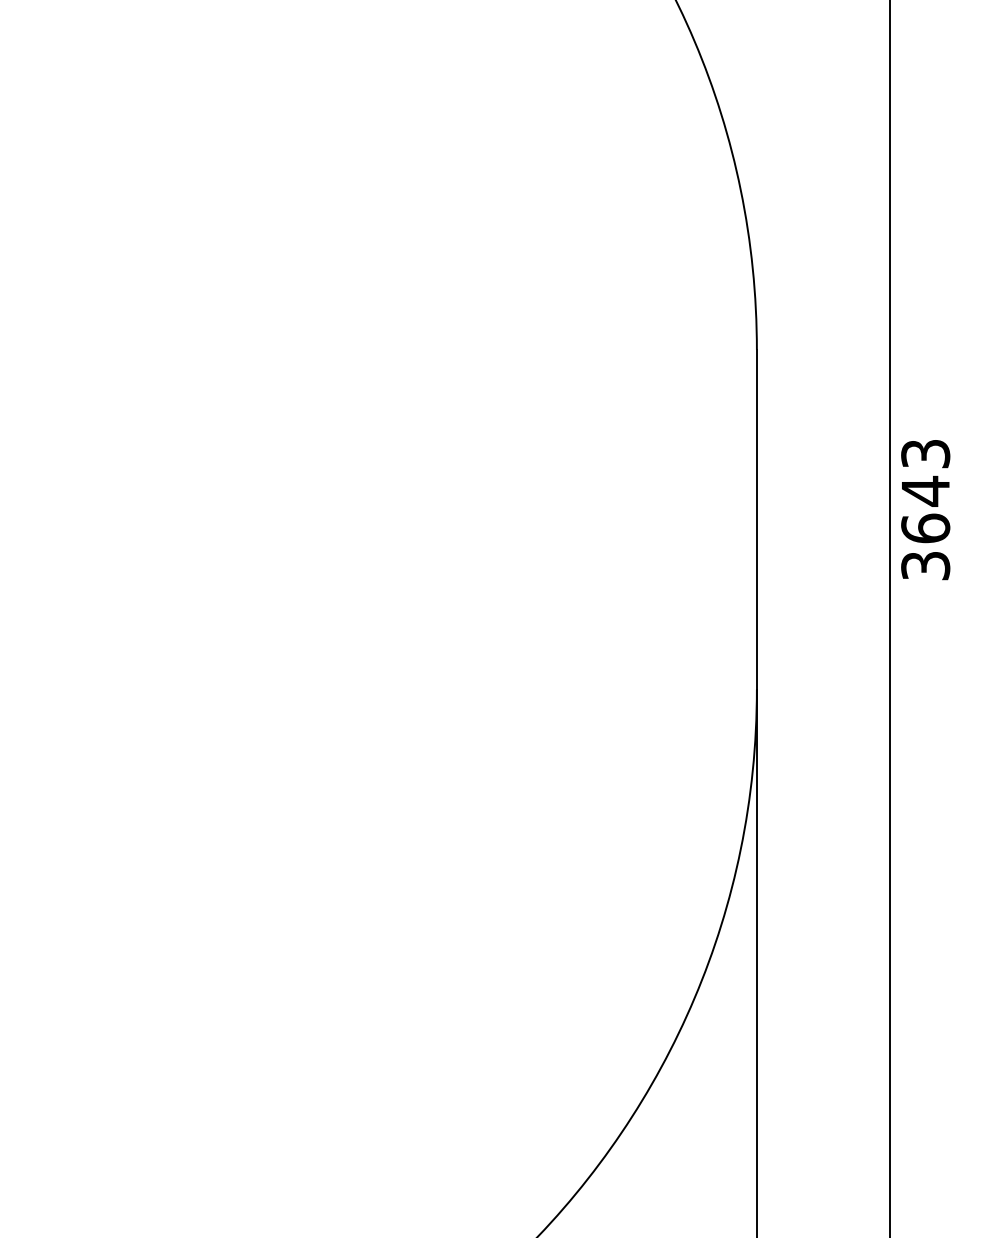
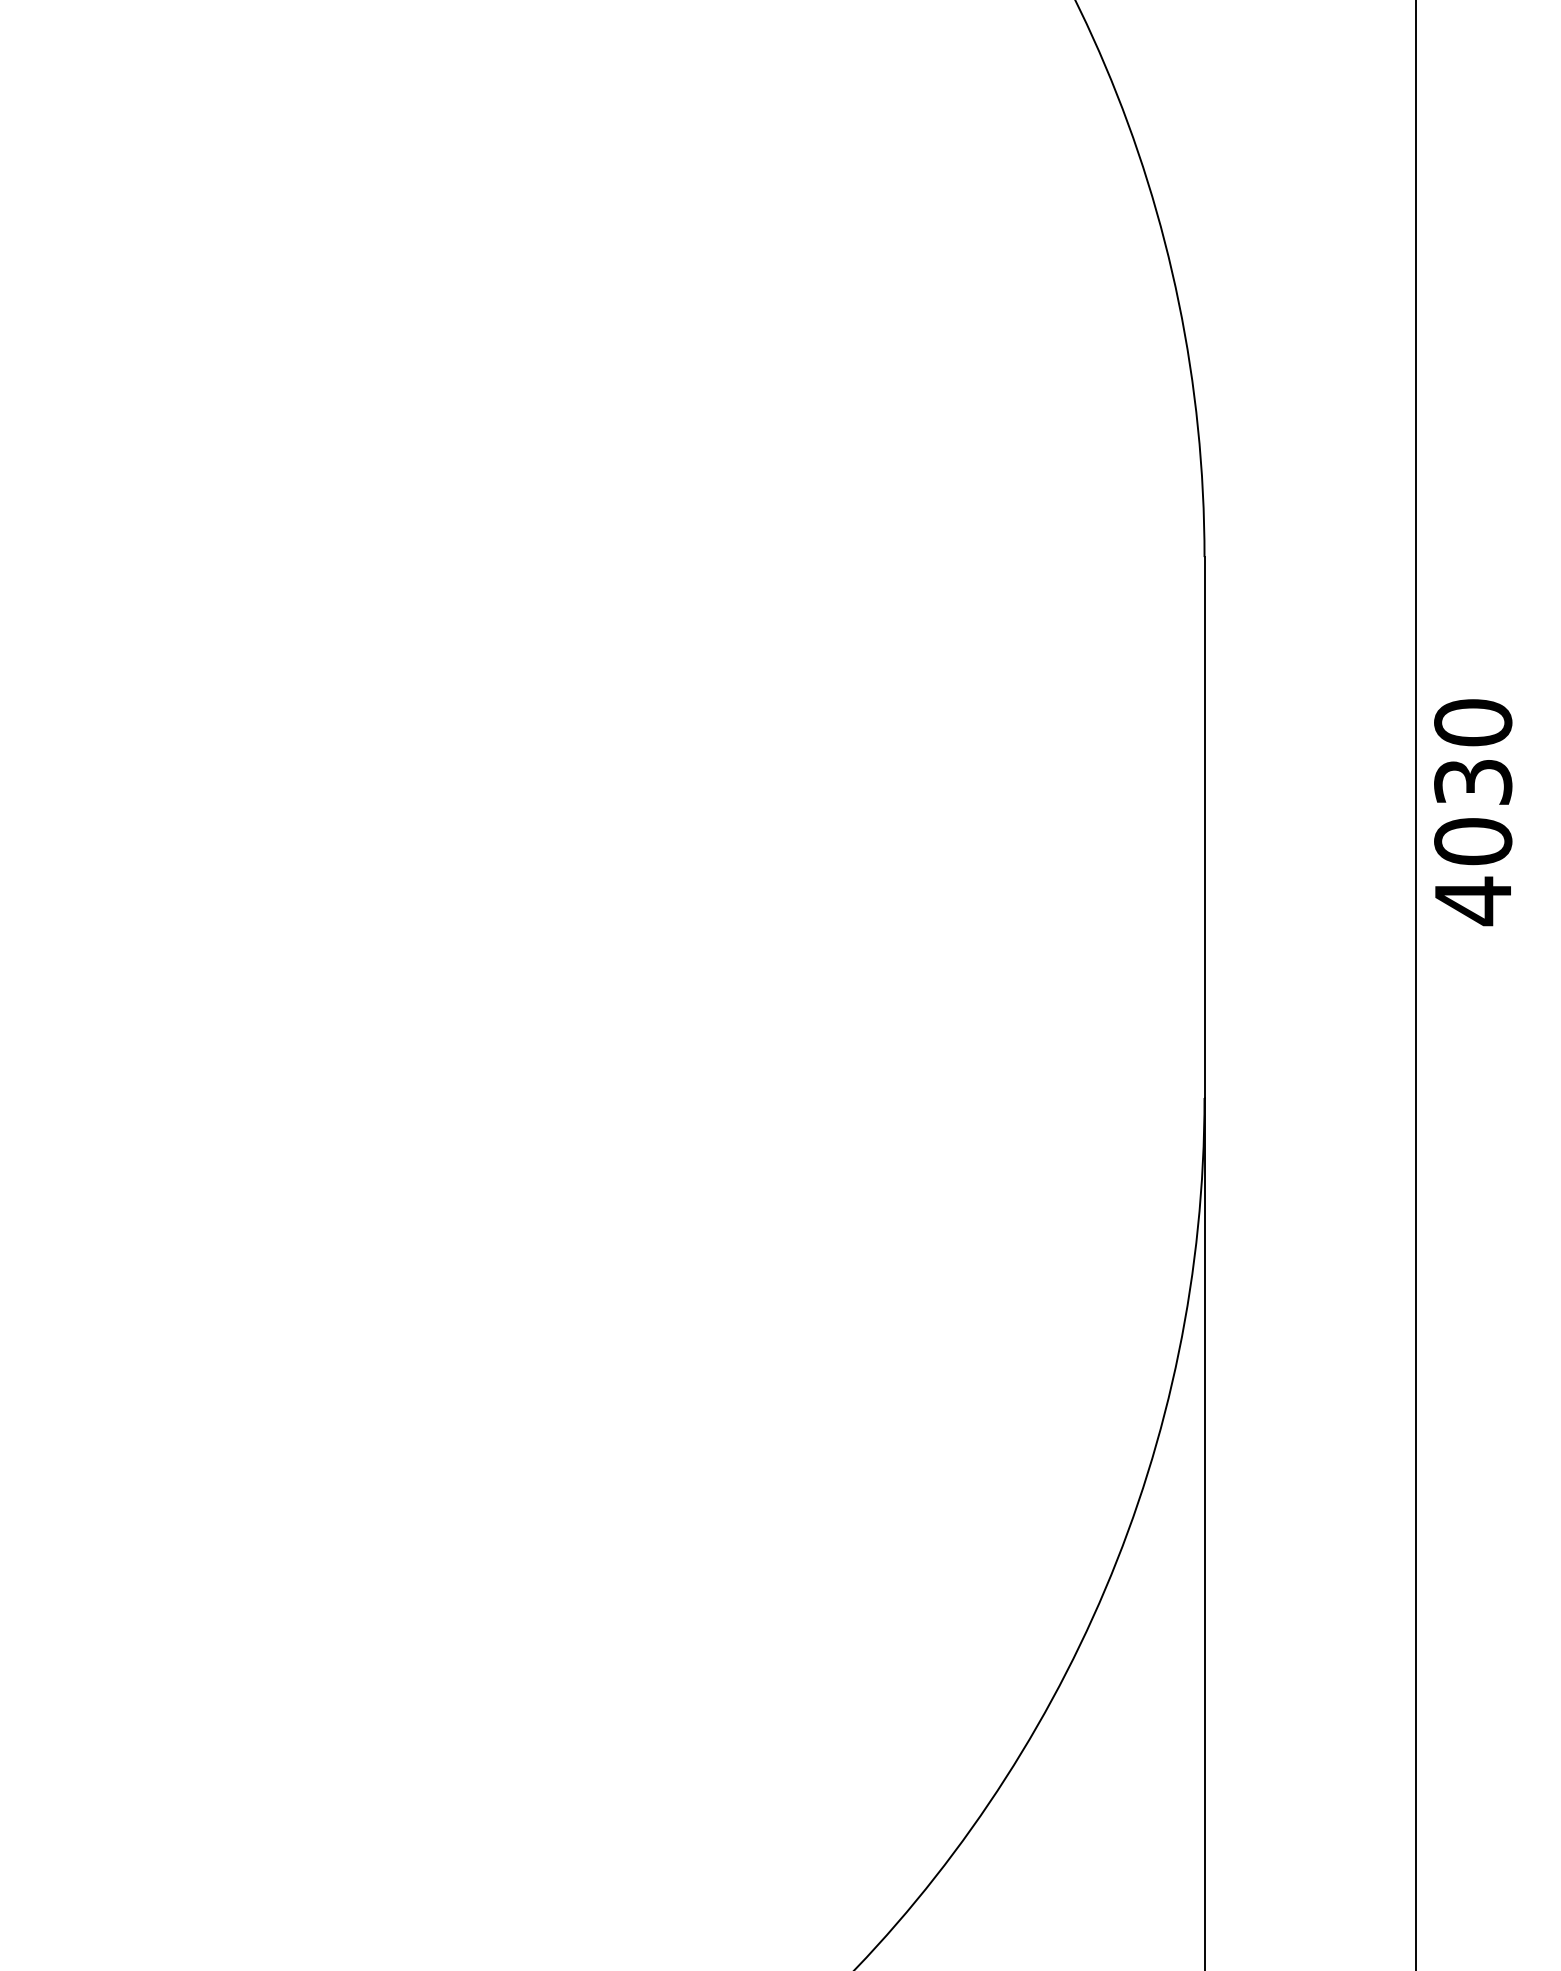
text: (925, 510) -> (1472, 812), 3643 -> 4030

